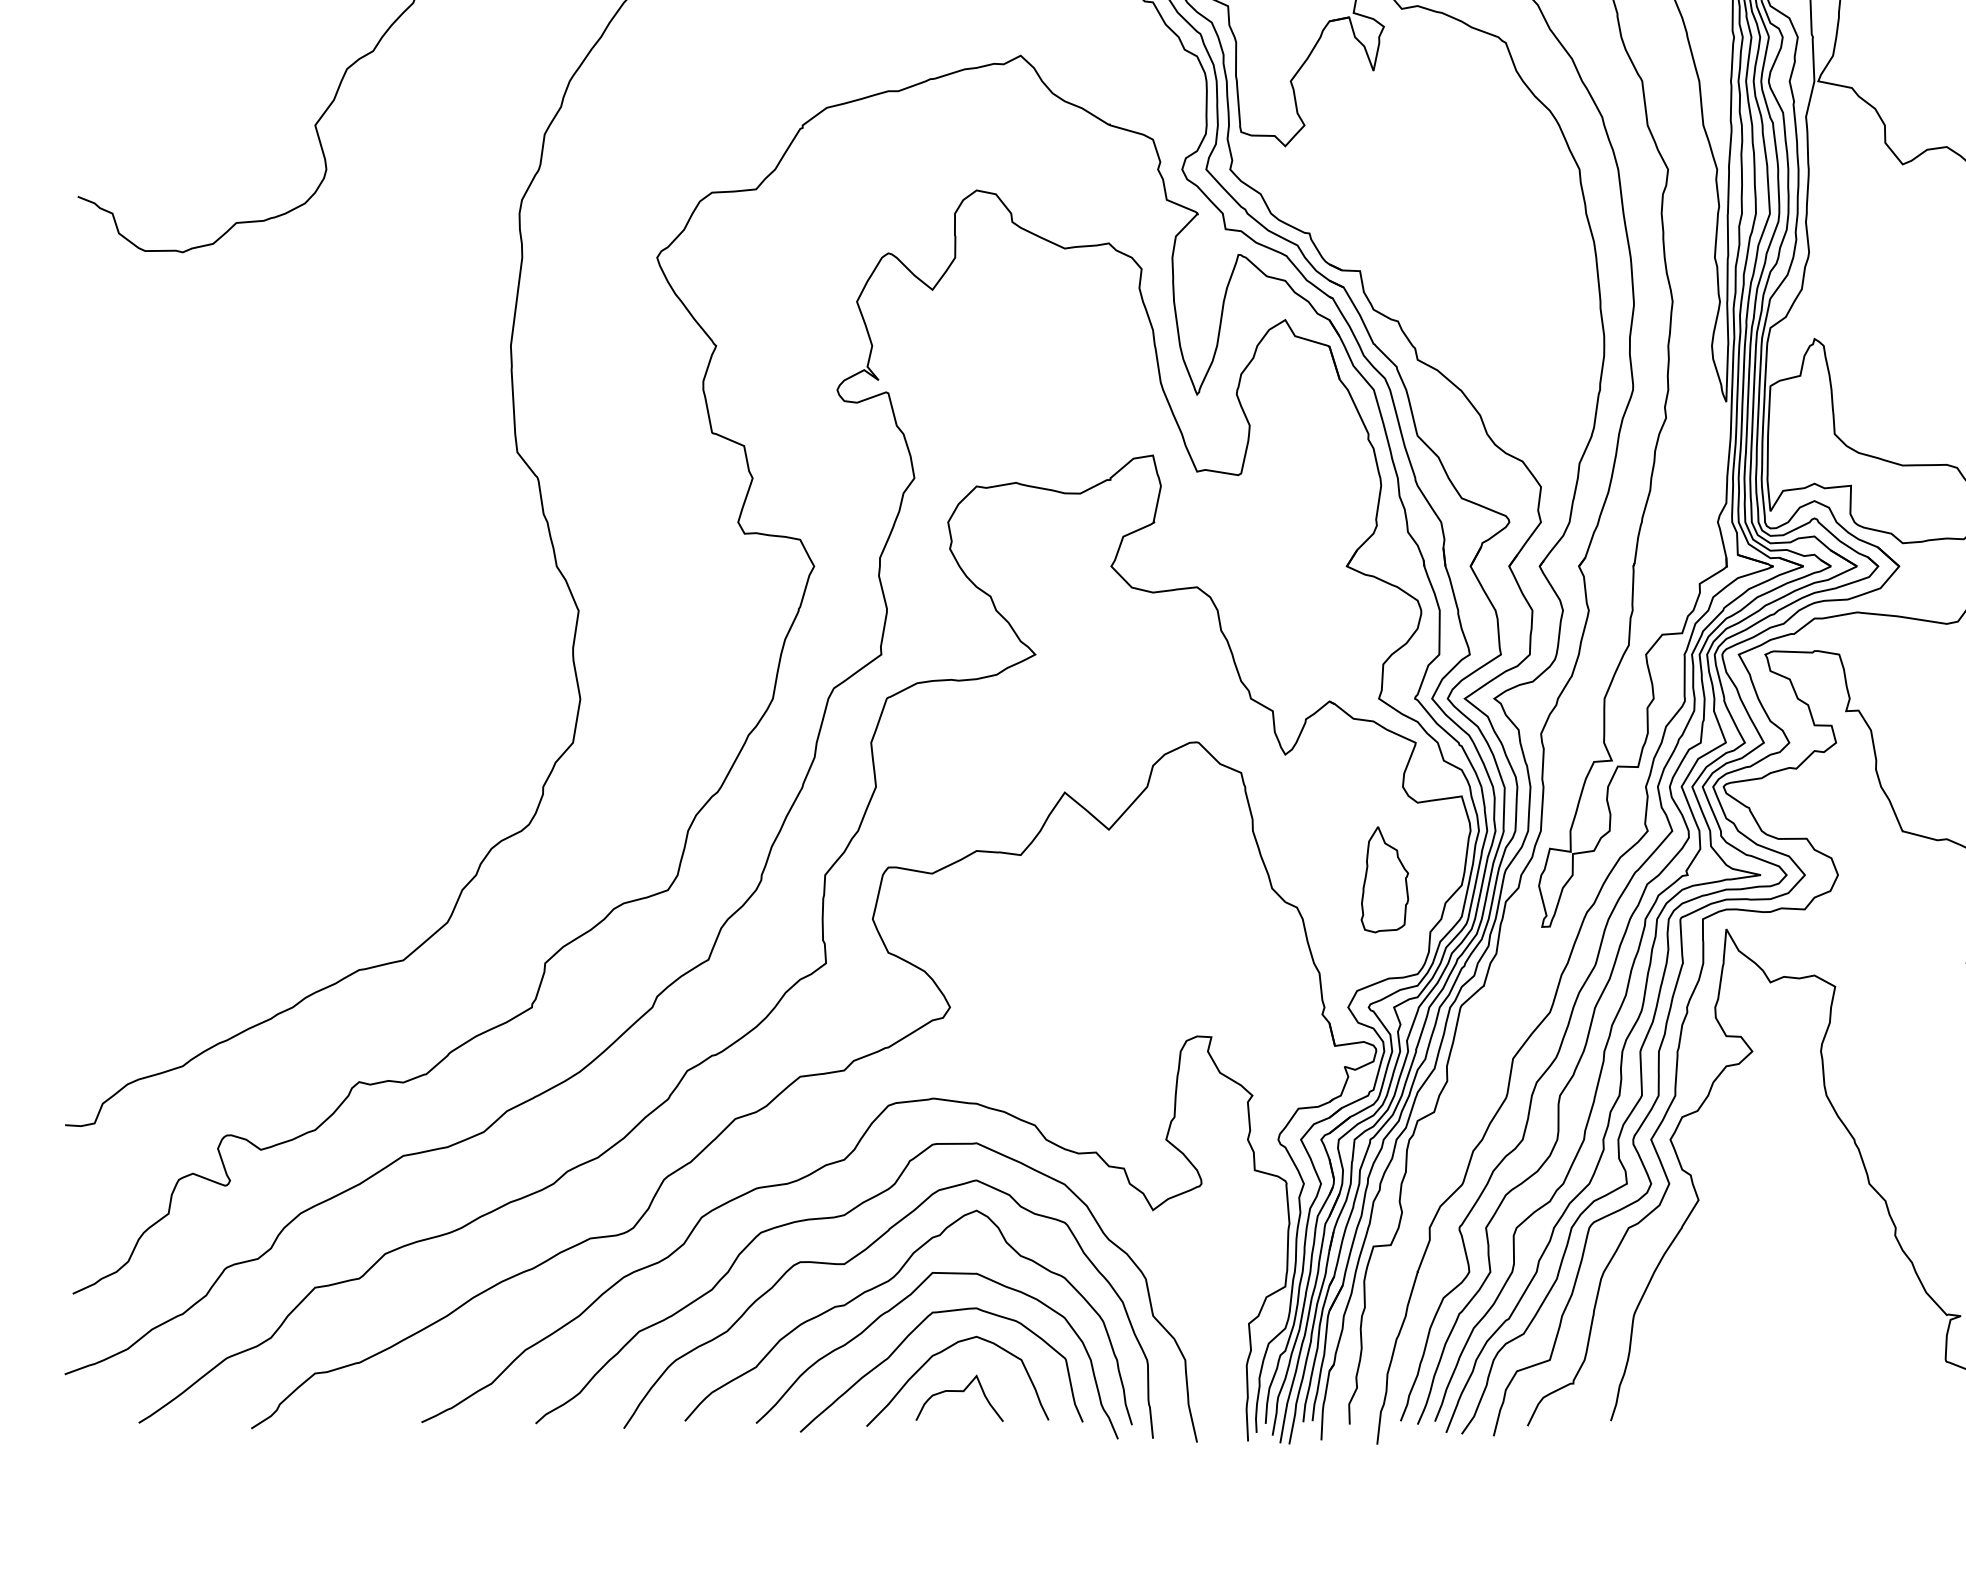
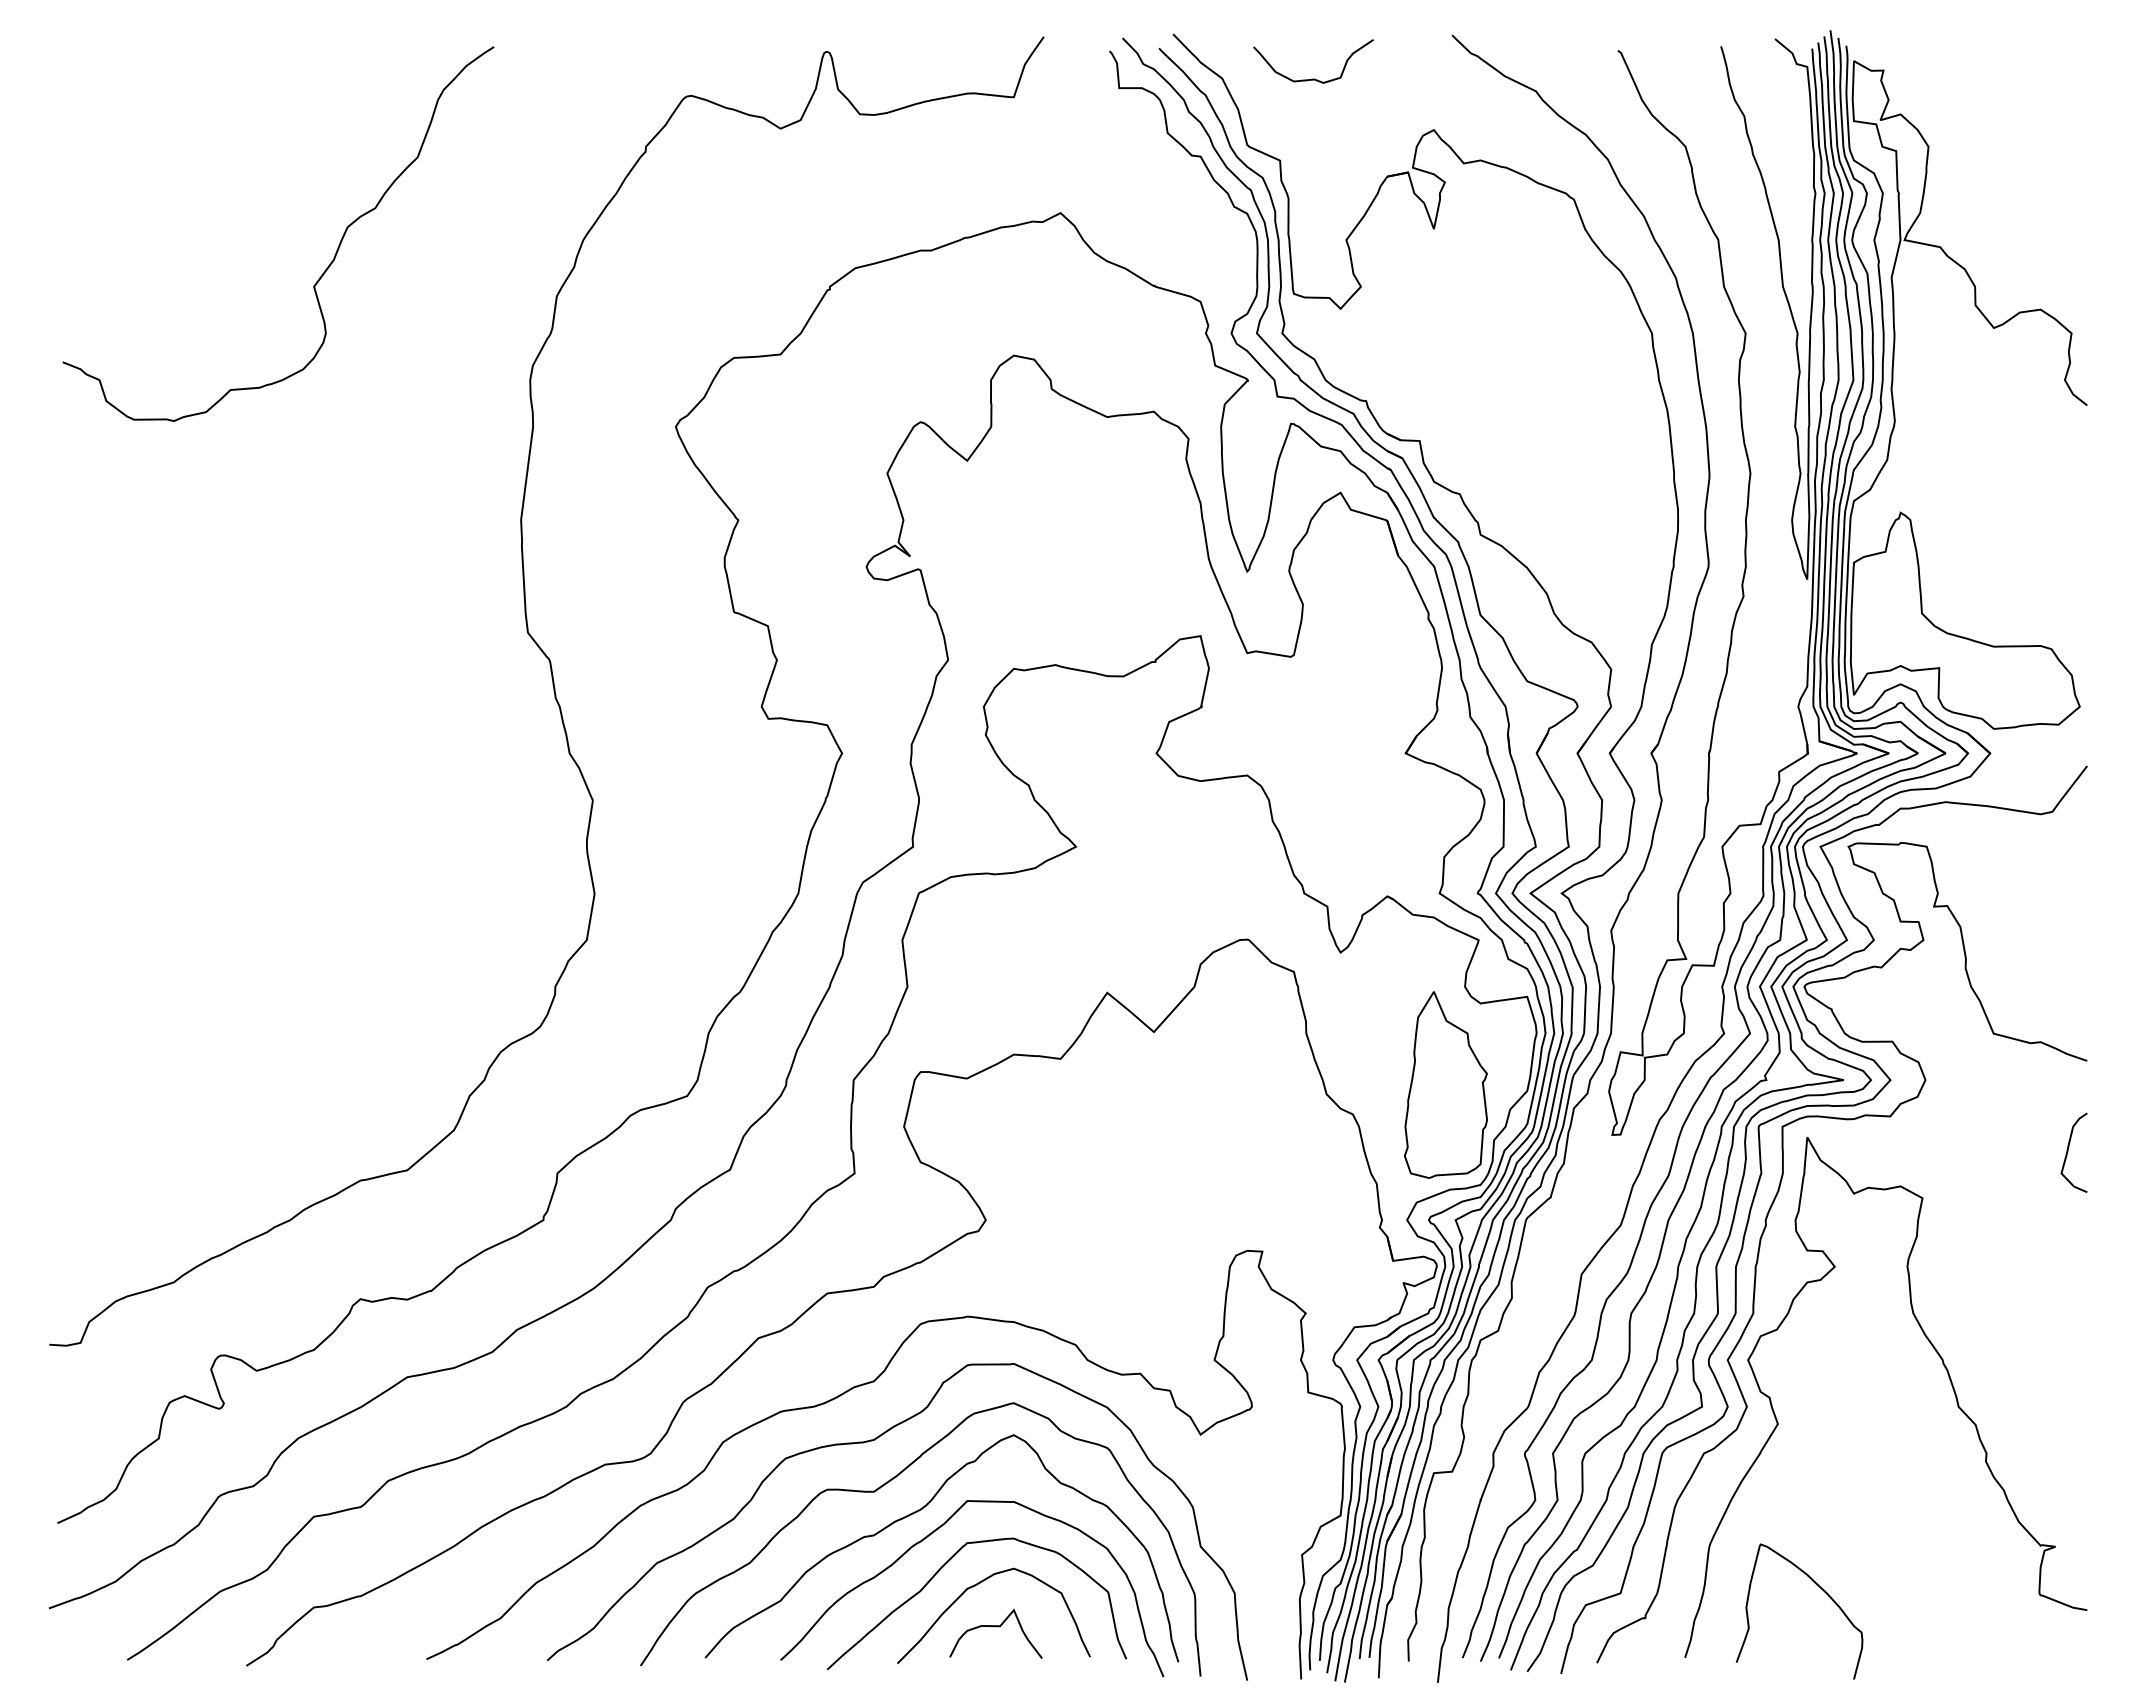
part: (1384, 879) -> (1445, 1084), size x1.67
curve: (1735, 1352) -> (1816, 1585), added

